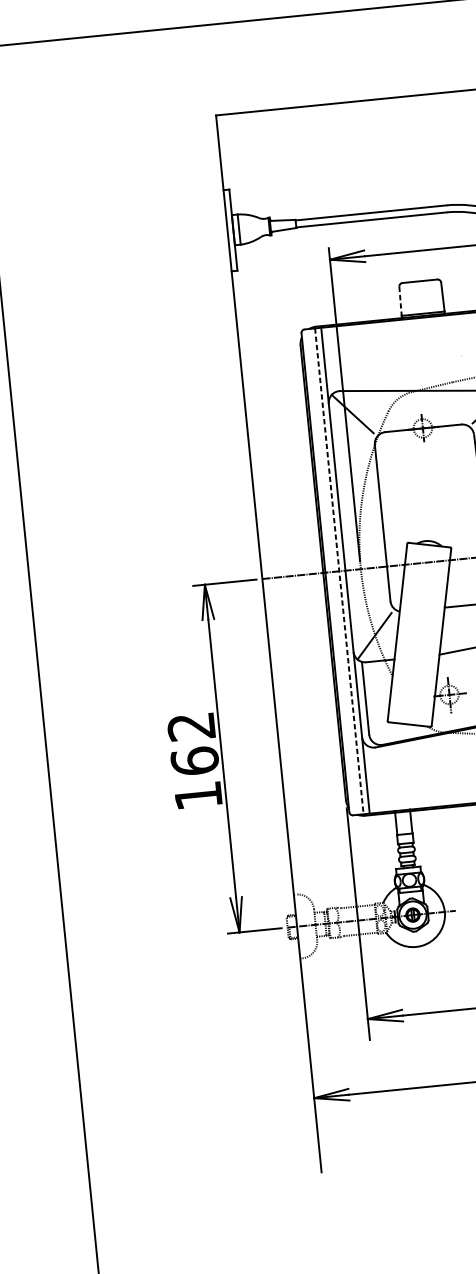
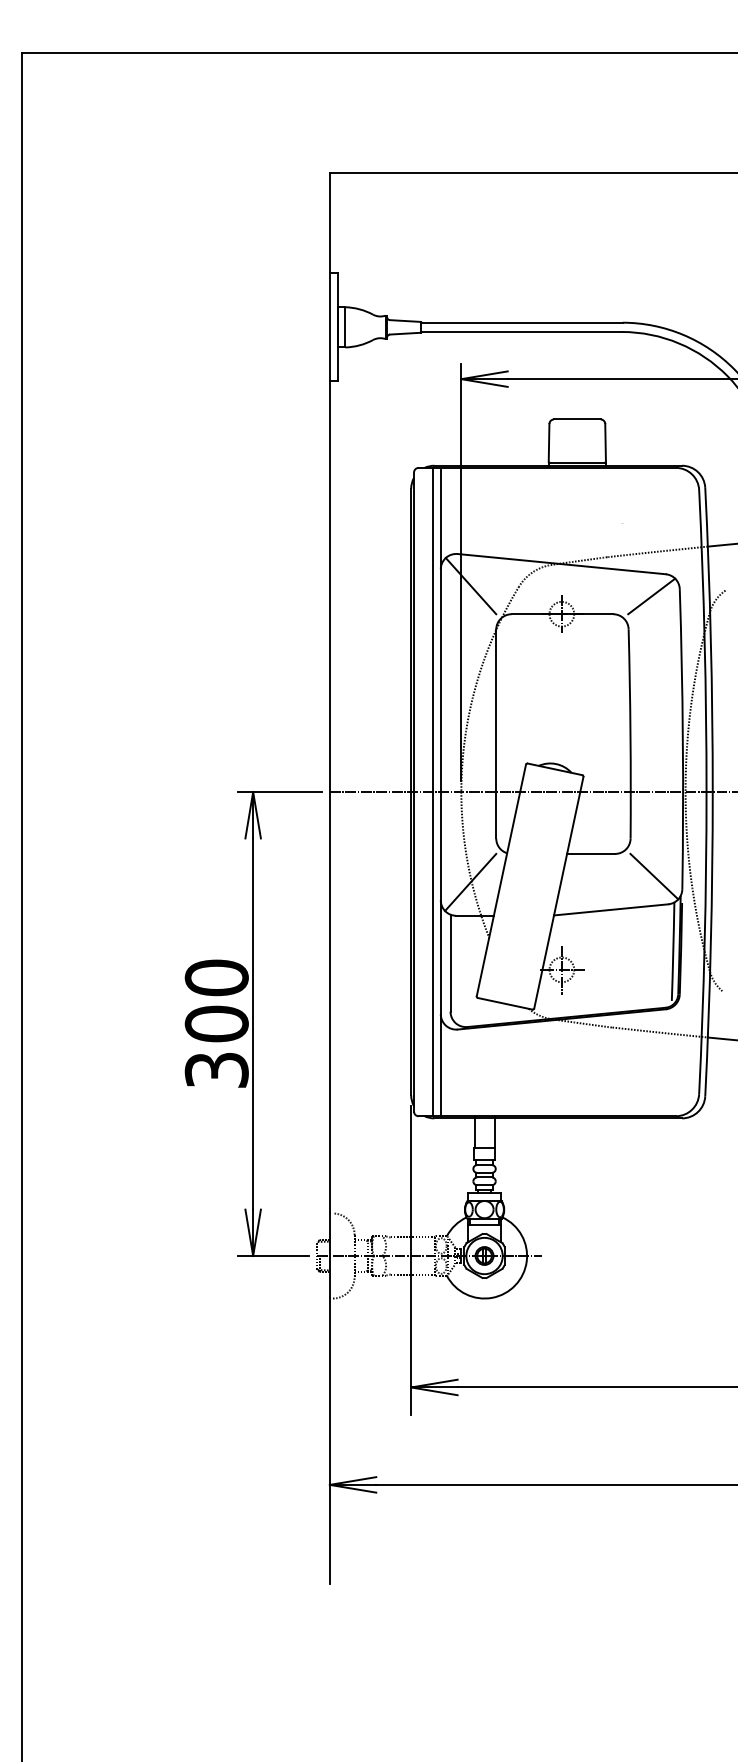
line: (400, 300) -> (549, 442), dashed -> solid
line: (339, 571) -> (432, 792), dashed -> solid
text: (194, 760) -> (216, 1023), 162 -> 300

